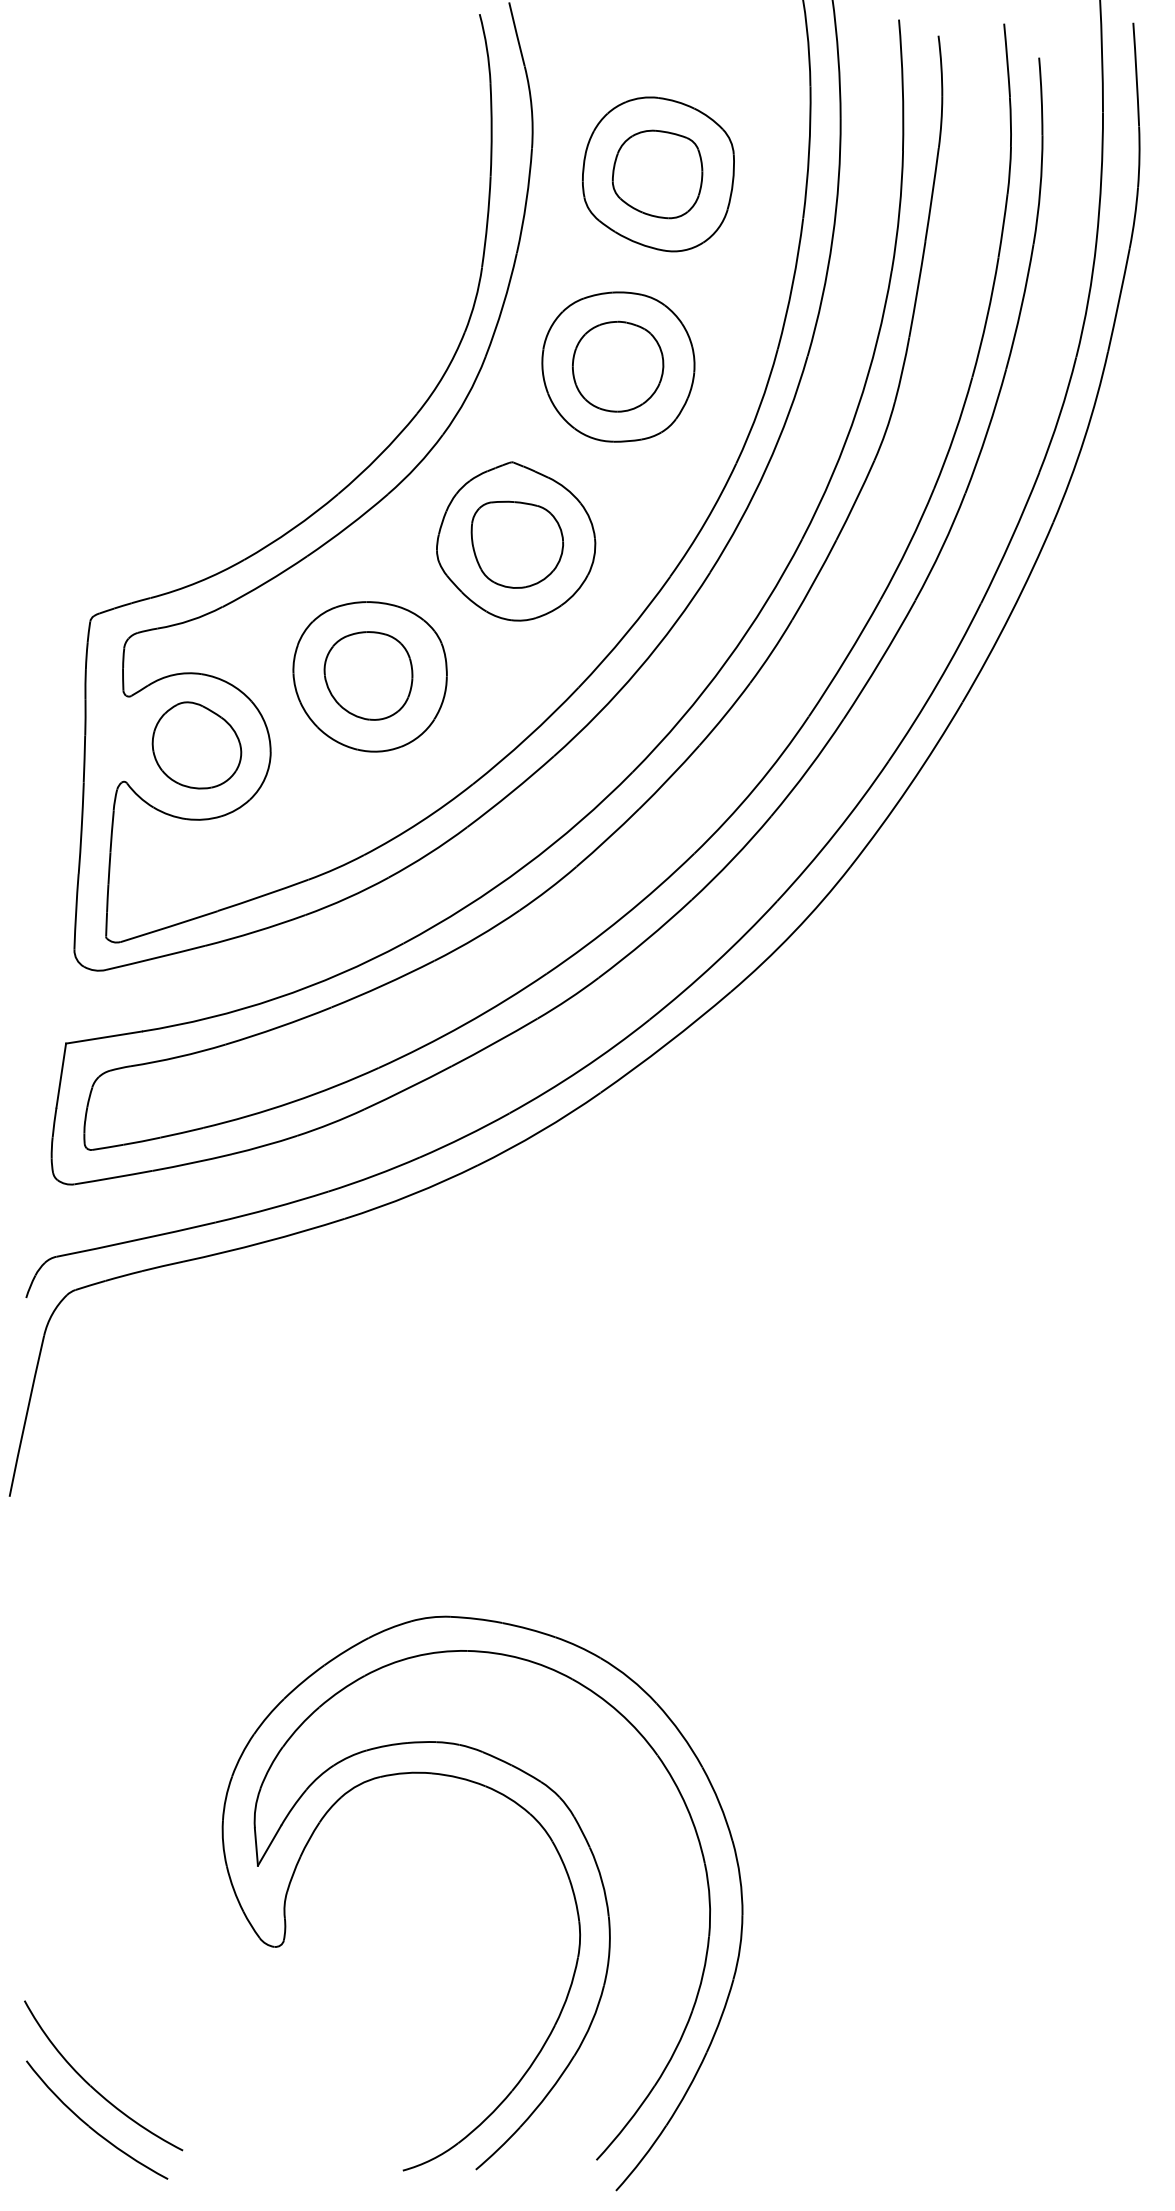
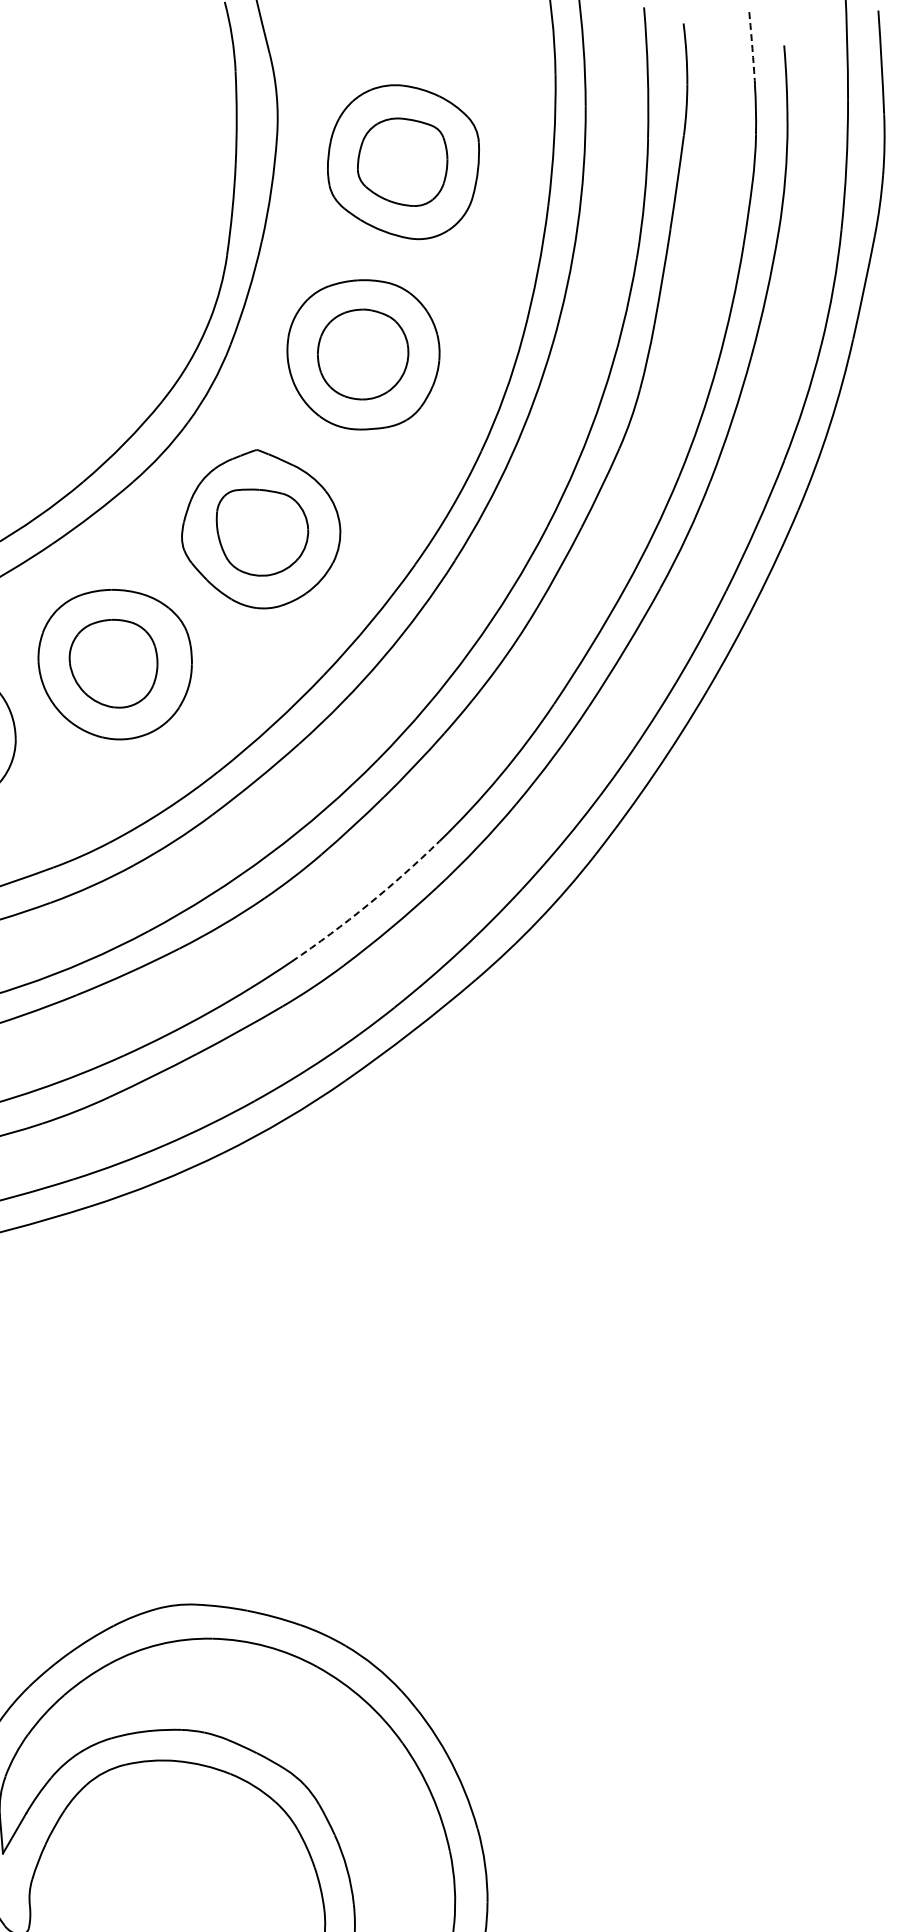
arc: (1007, 60) -> (752, 48), solid -> dashed
arc: (623, 916) -> (368, 904), solid -> dashed

